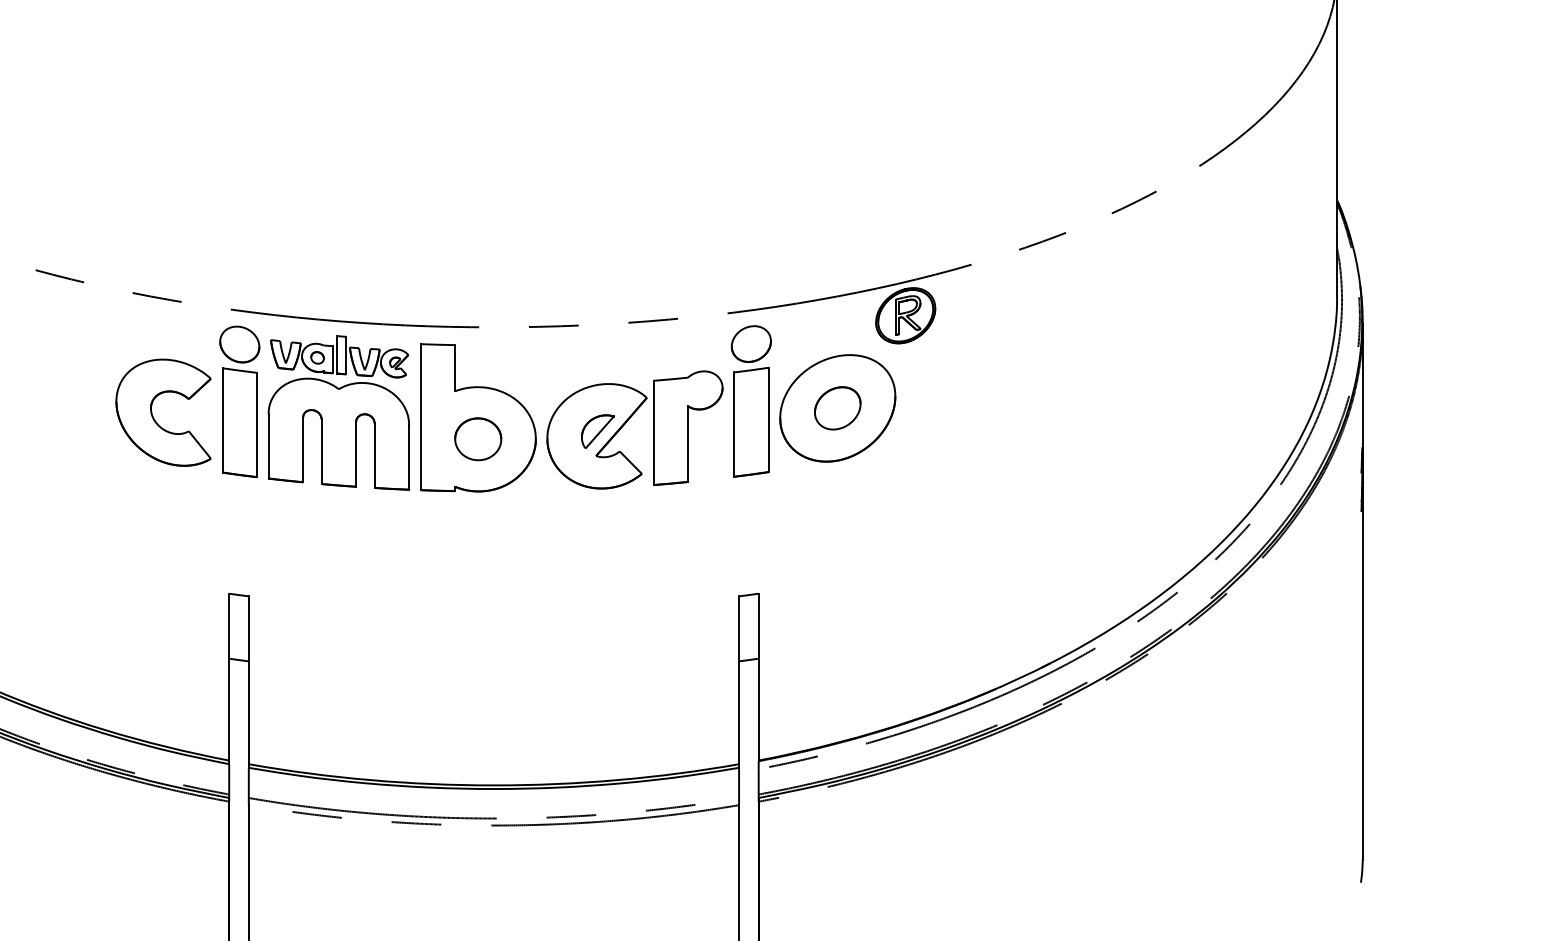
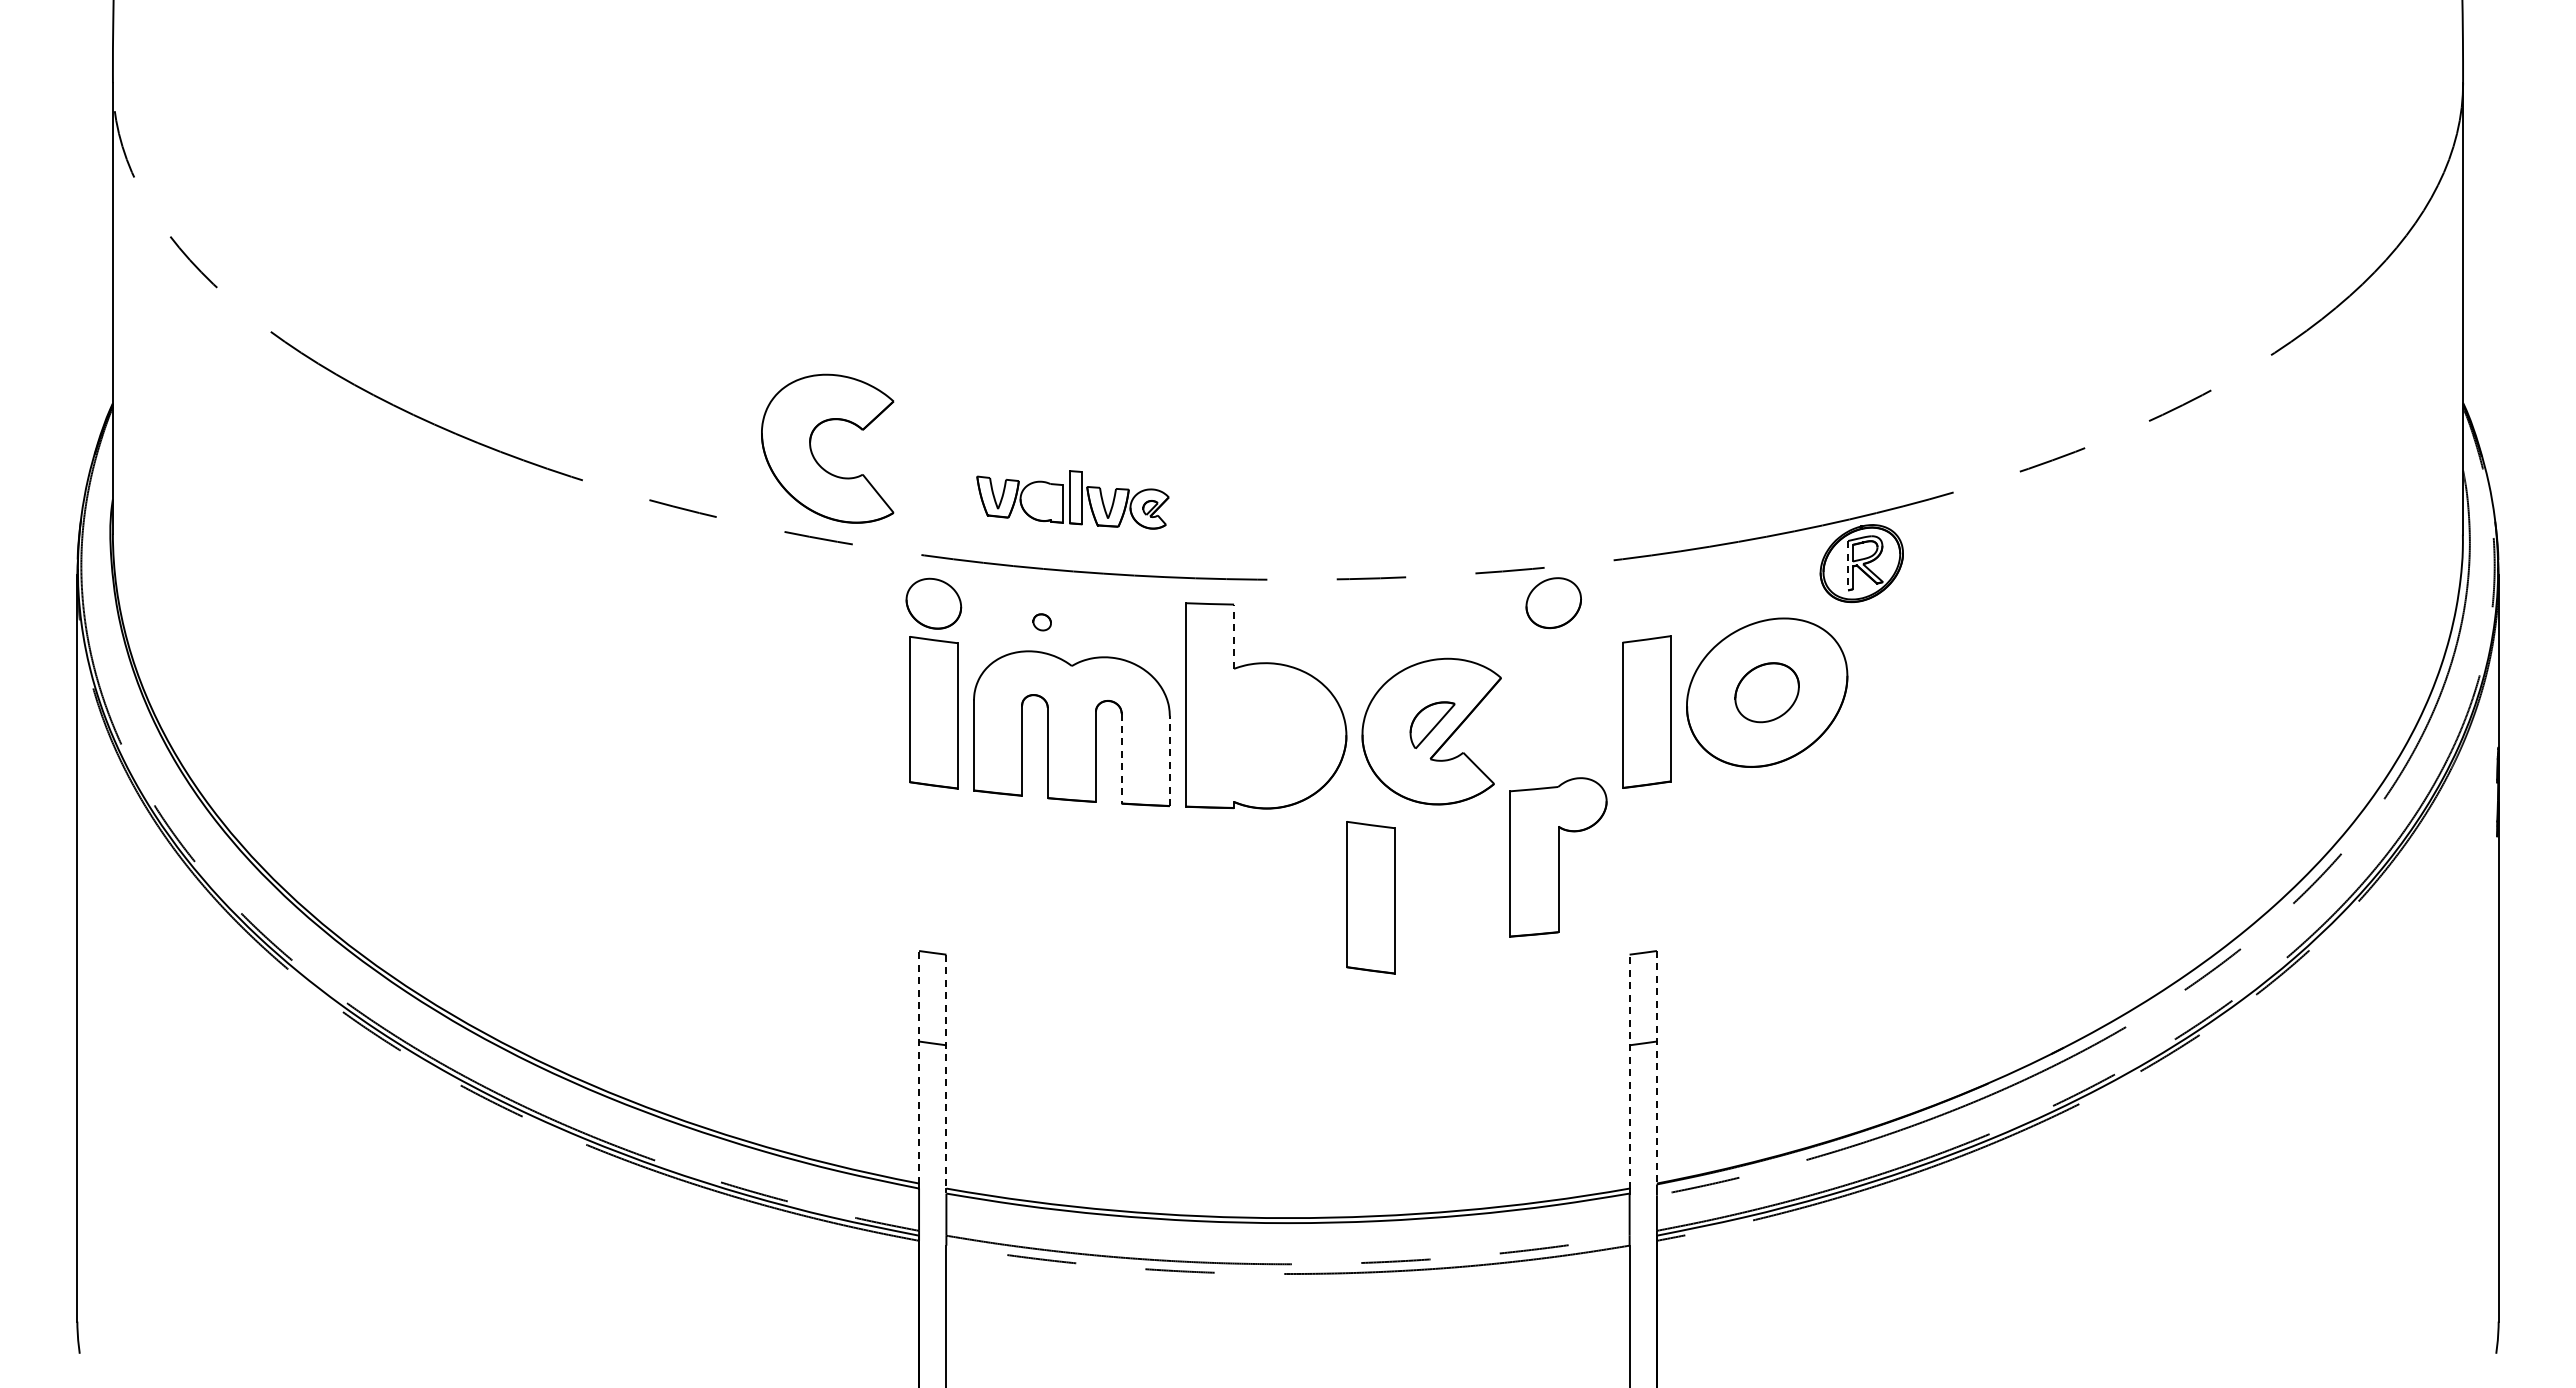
line: (896, 317) -> (1848, 565), solid -> dashed
part: (751, 344) -> (1553, 603), moved
part: (339, 356) -> (1072, 499), moved
line: (455, 368) -> (1234, 636), solid -> dashed
part: (153, 416) -> (813, 454), moved
part: (688, 428) -> (1558, 857), moved
part: (478, 439) -> (1266, 735), removed
line: (374, 456) -> (1121, 759), solid -> dashed
line: (408, 457) -> (1169, 760), solid -> dashed
part: (553, 555) -> (1370, 897), added
line: (229, 676) -> (919, 1066), solid -> dashed
line: (758, 677) -> (1656, 1067), solid -> dashed
line: (248, 680) -> (946, 1071), solid -> dashed
line: (739, 680) -> (1629, 1071), solid -> dashed

